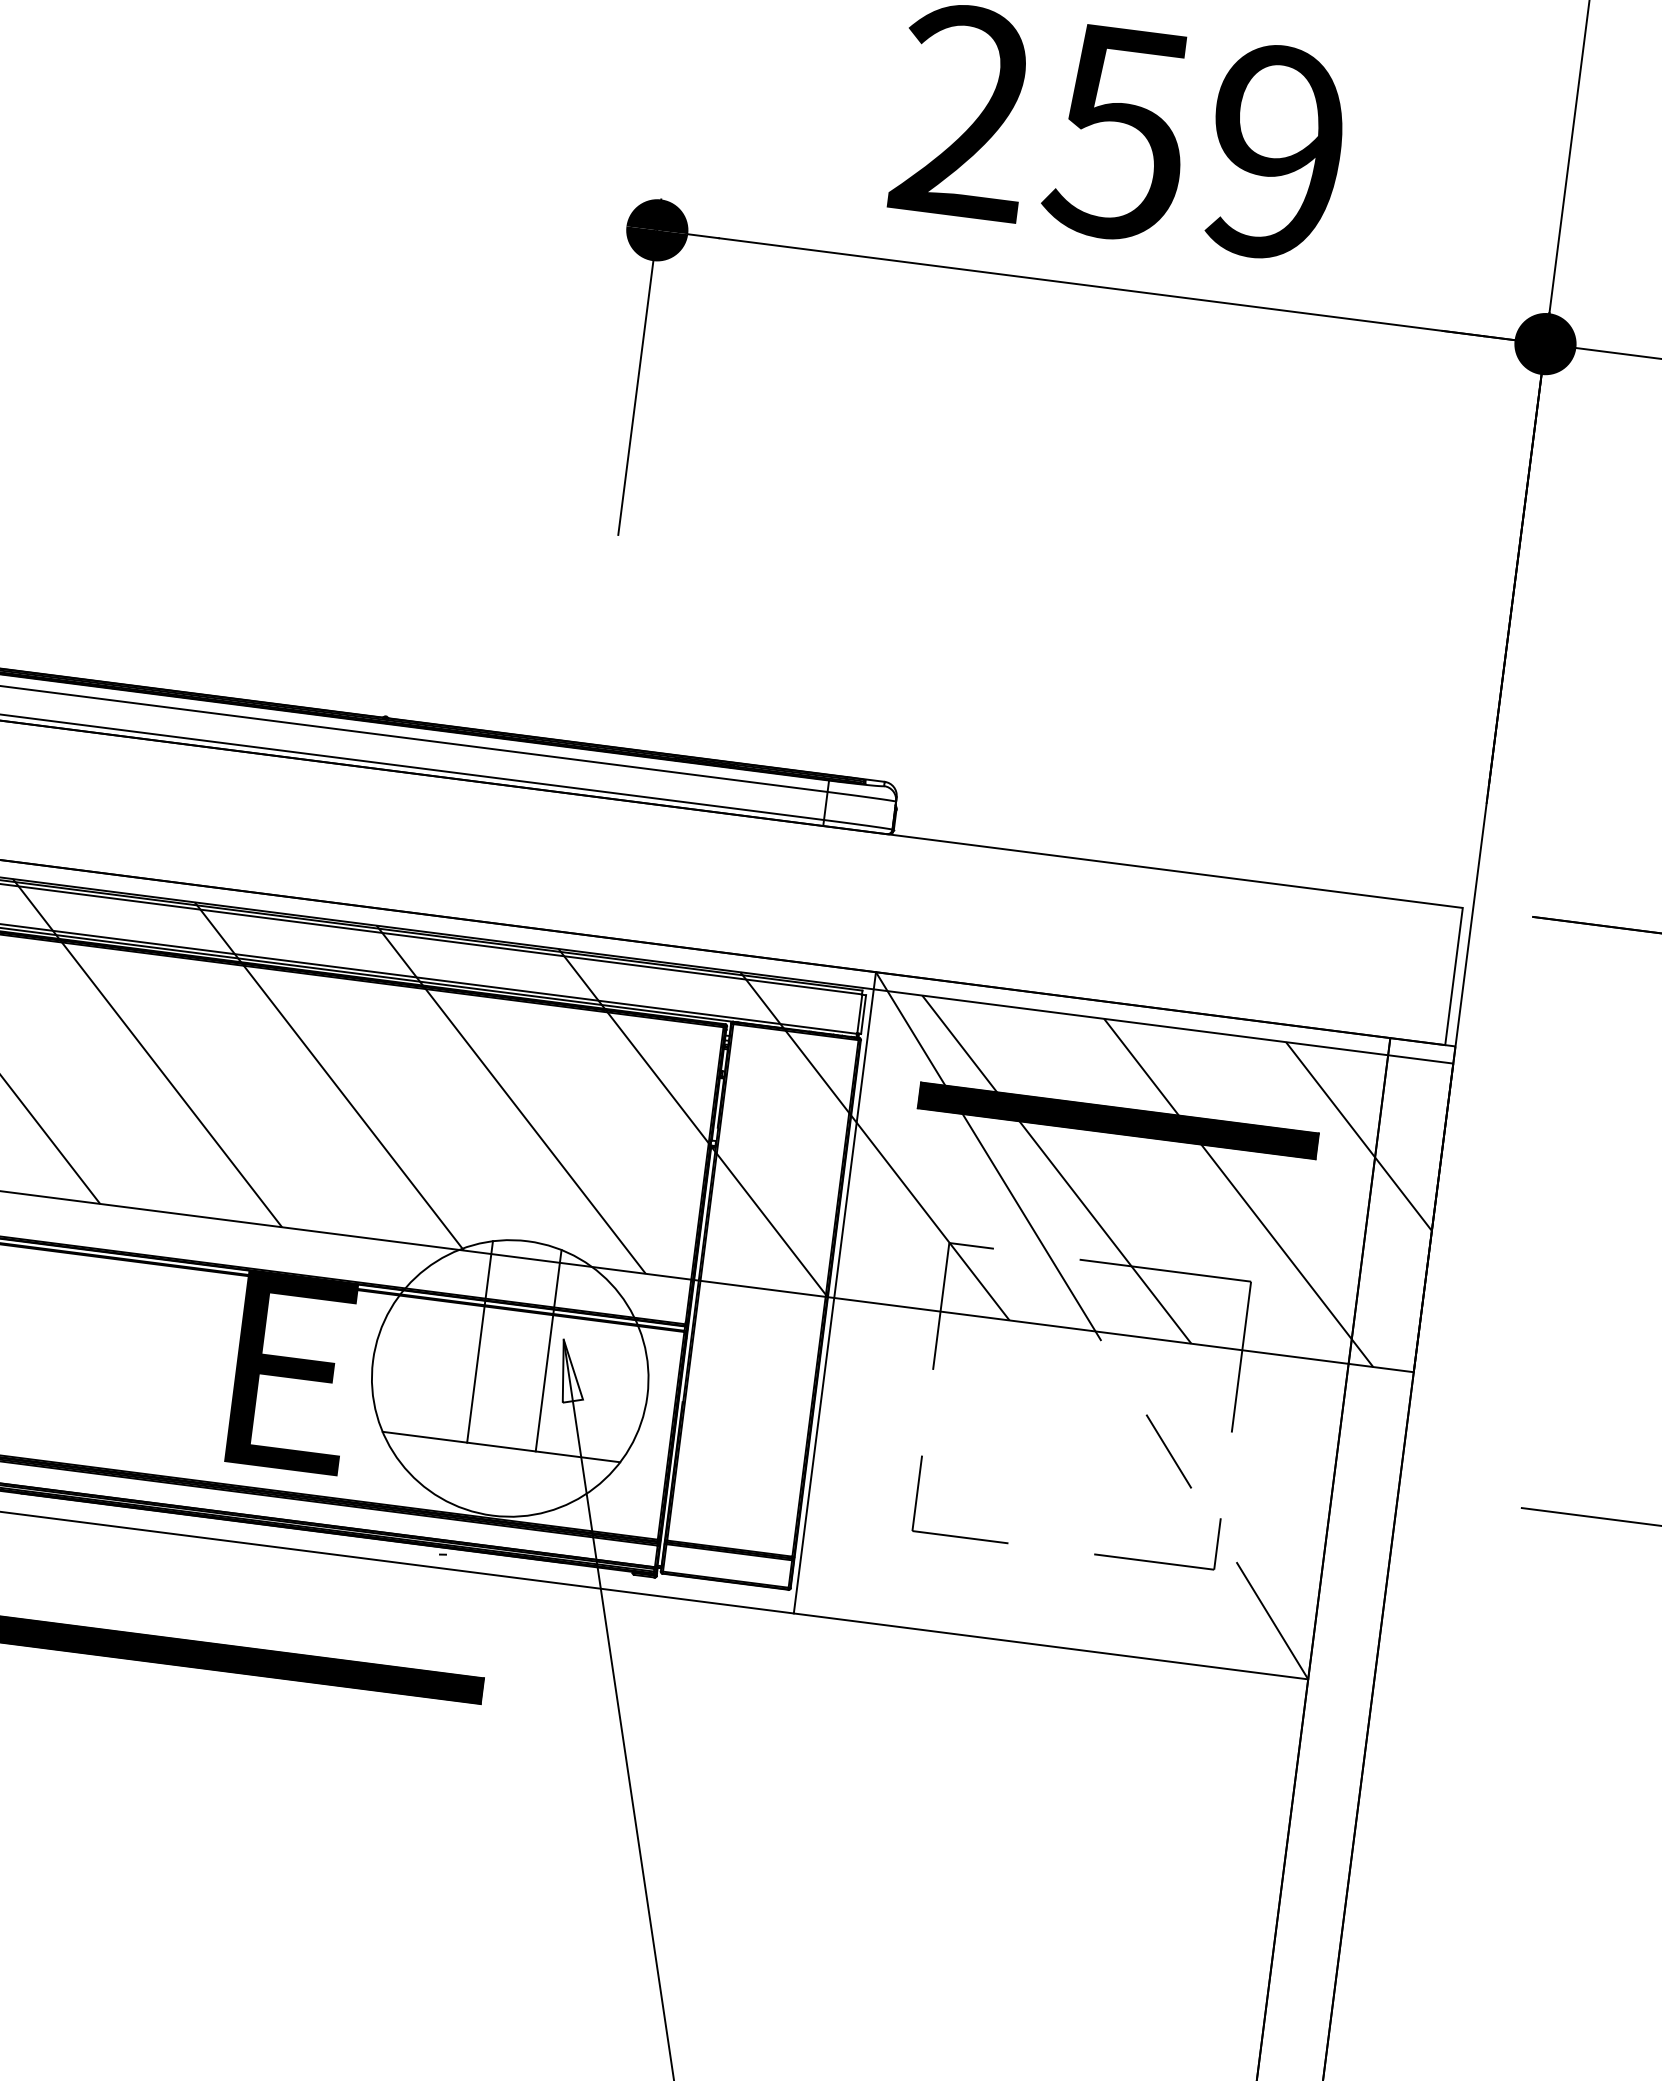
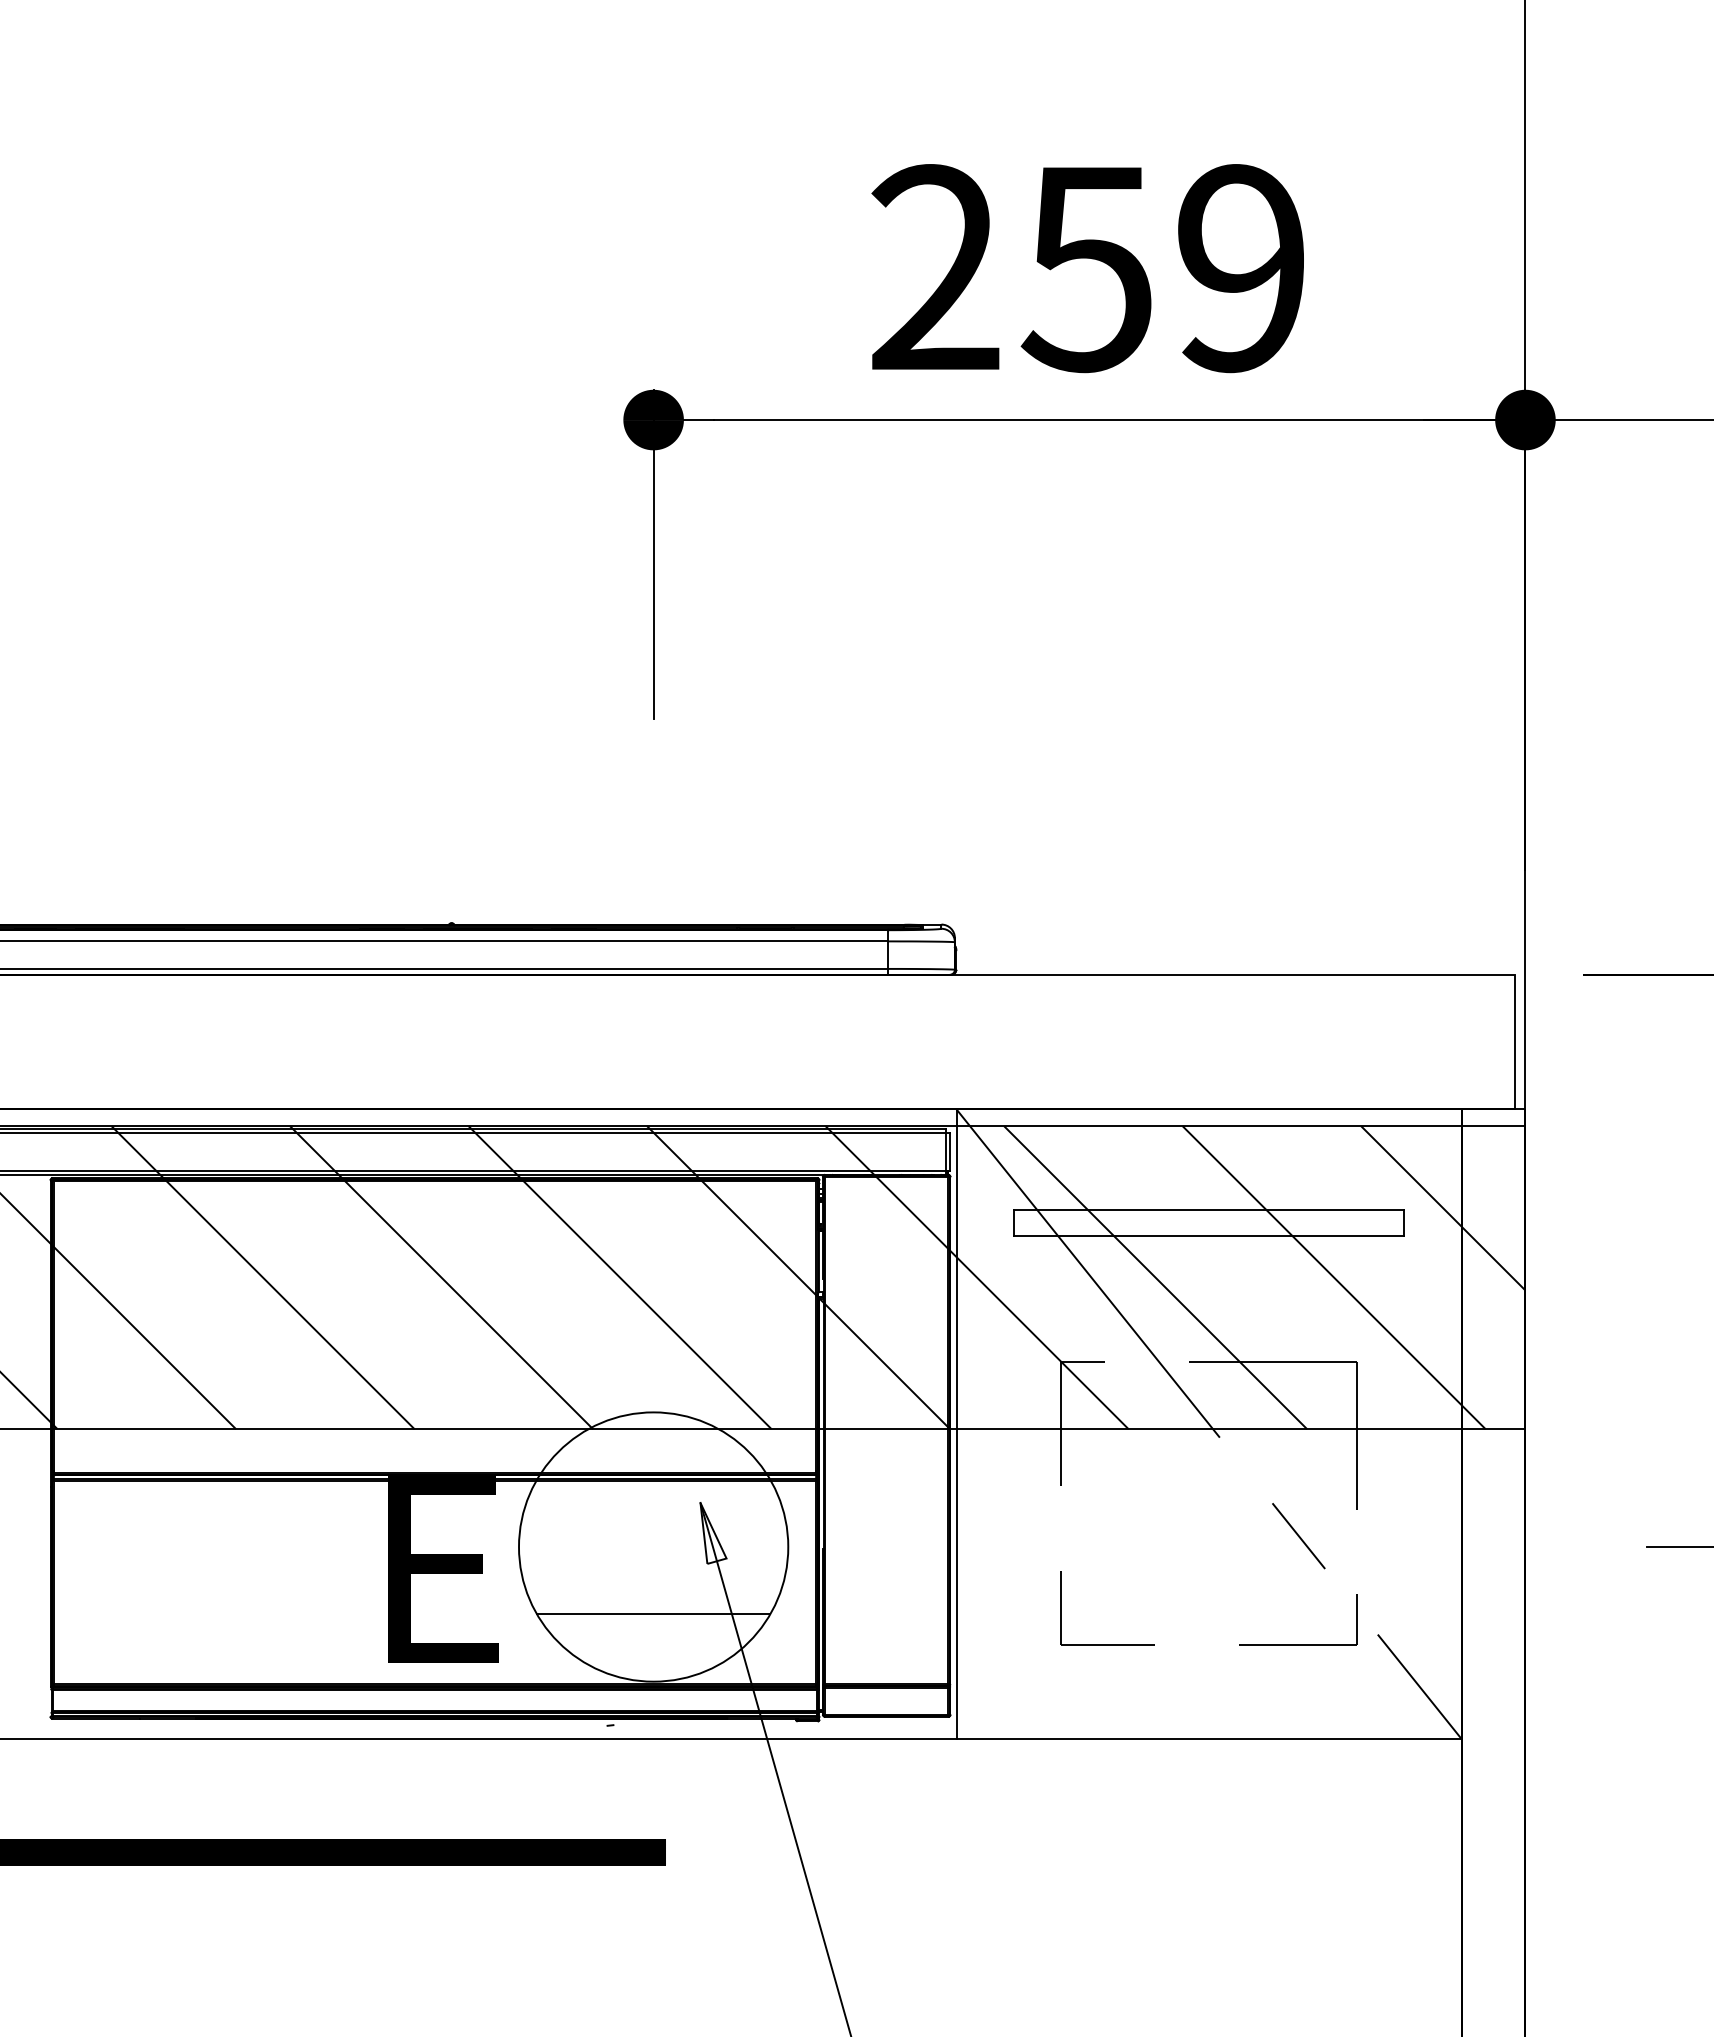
hatch: (1117, 1120) -> (1208, 1222), removed
line: (479, 1341) -> (619, 1515), removed
line: (548, 1350) -> (687, 1515), removed

